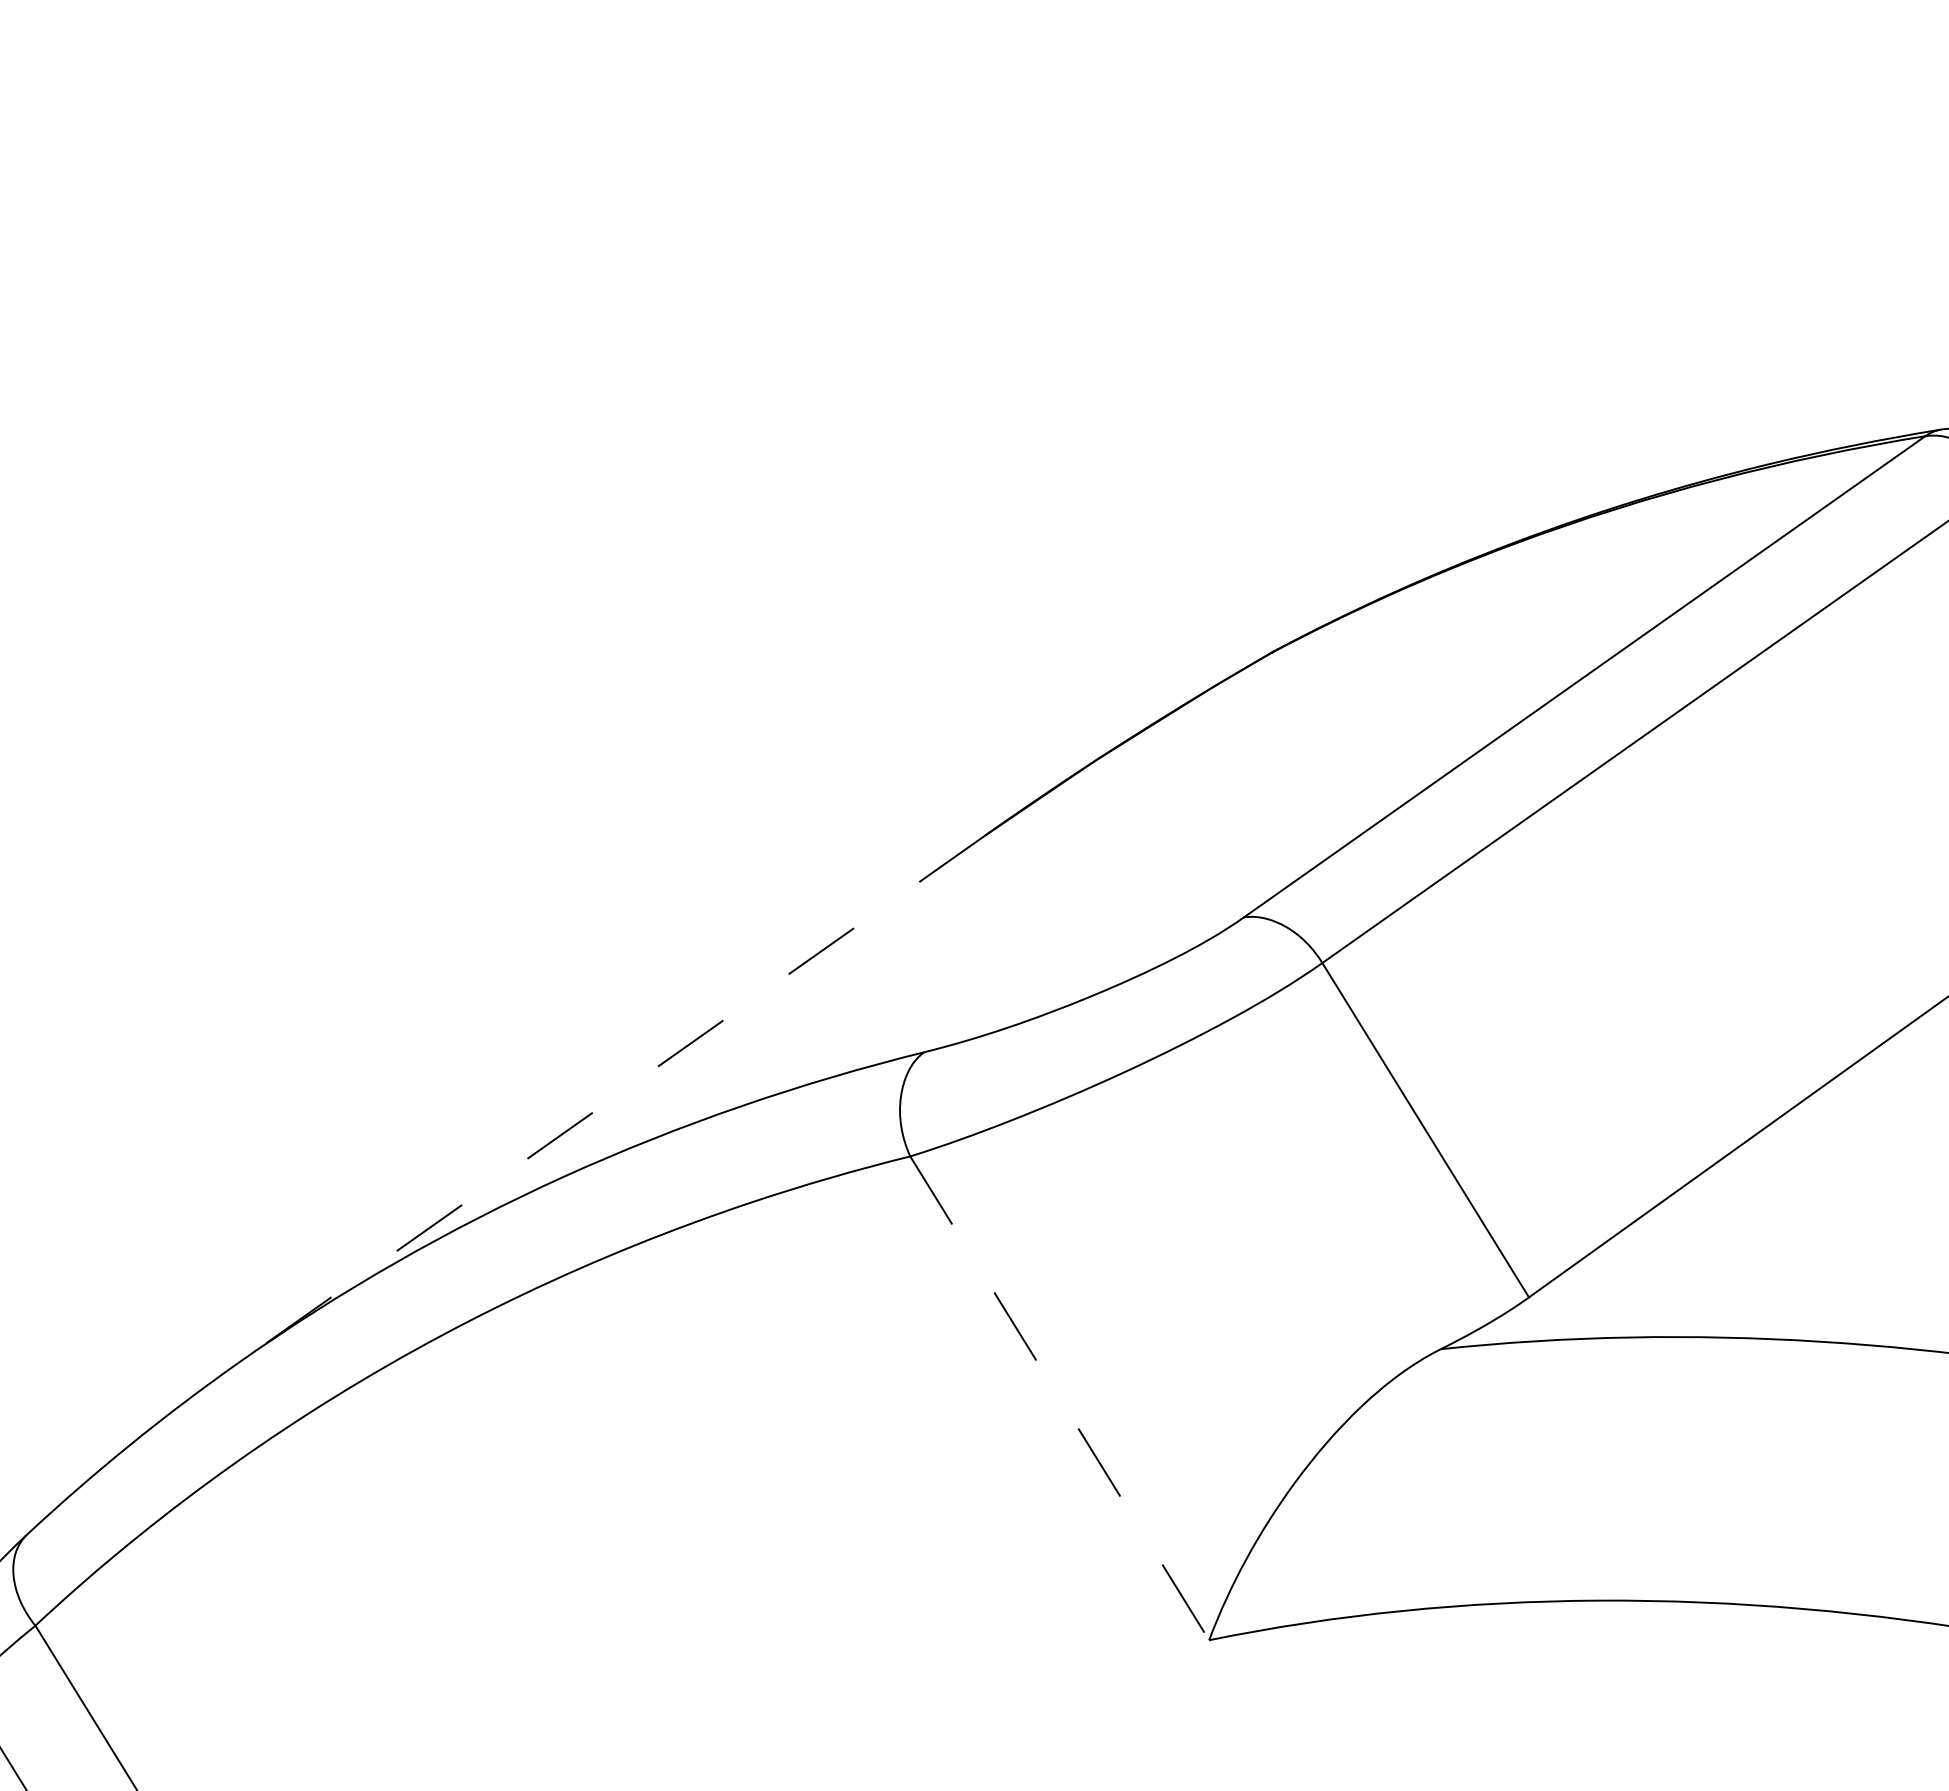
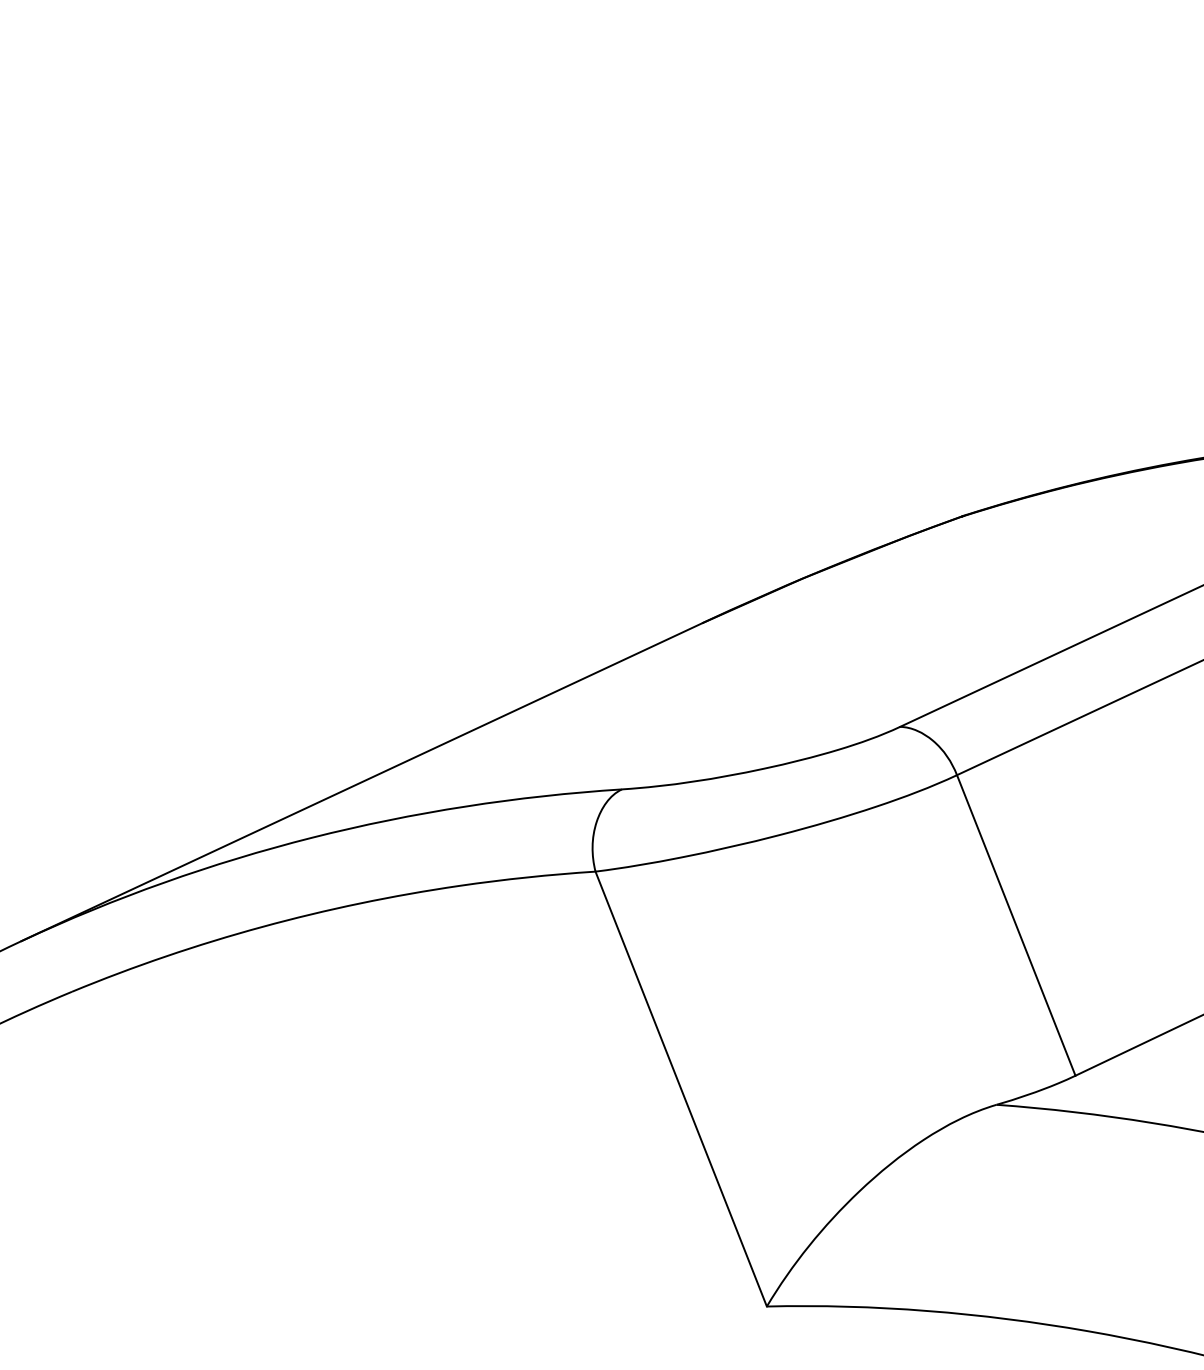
line: (610, 1099) -> (361, 781), dashed -> solid
line: (1059, 1398) -> (681, 1089), dashed -> solid

